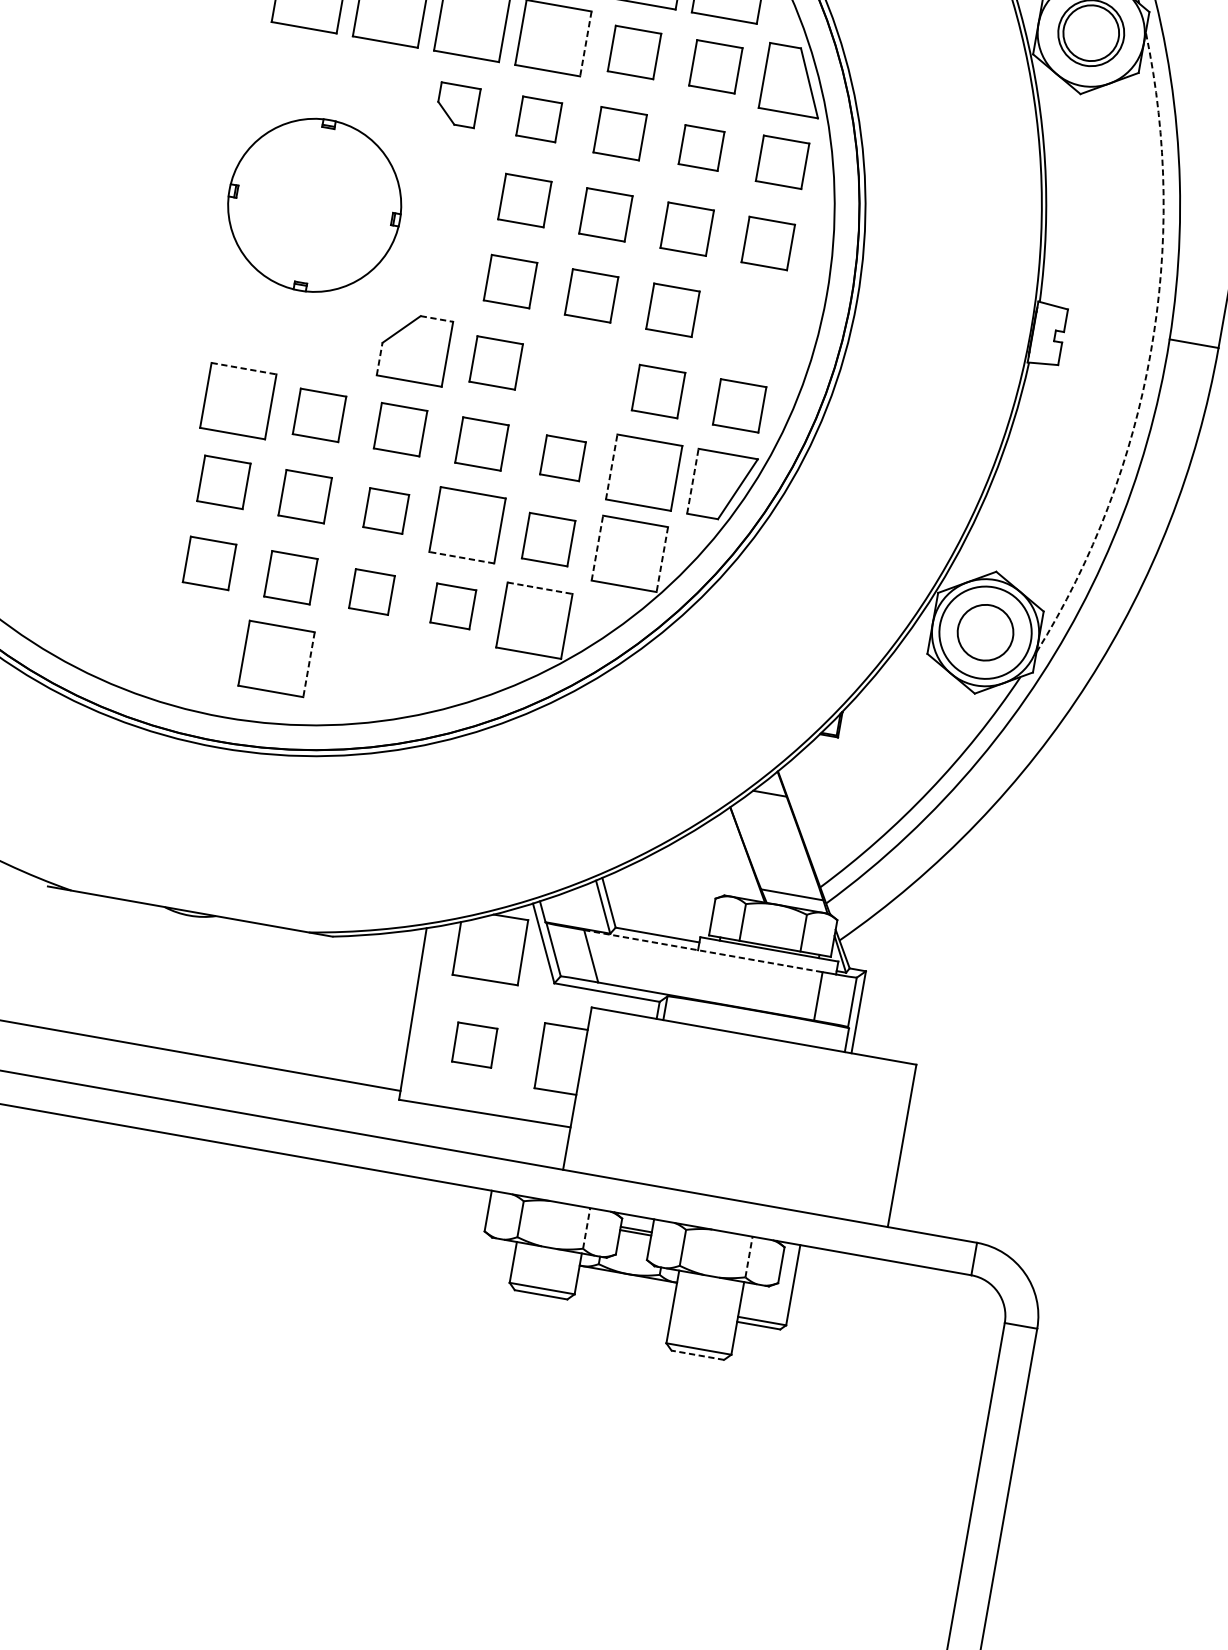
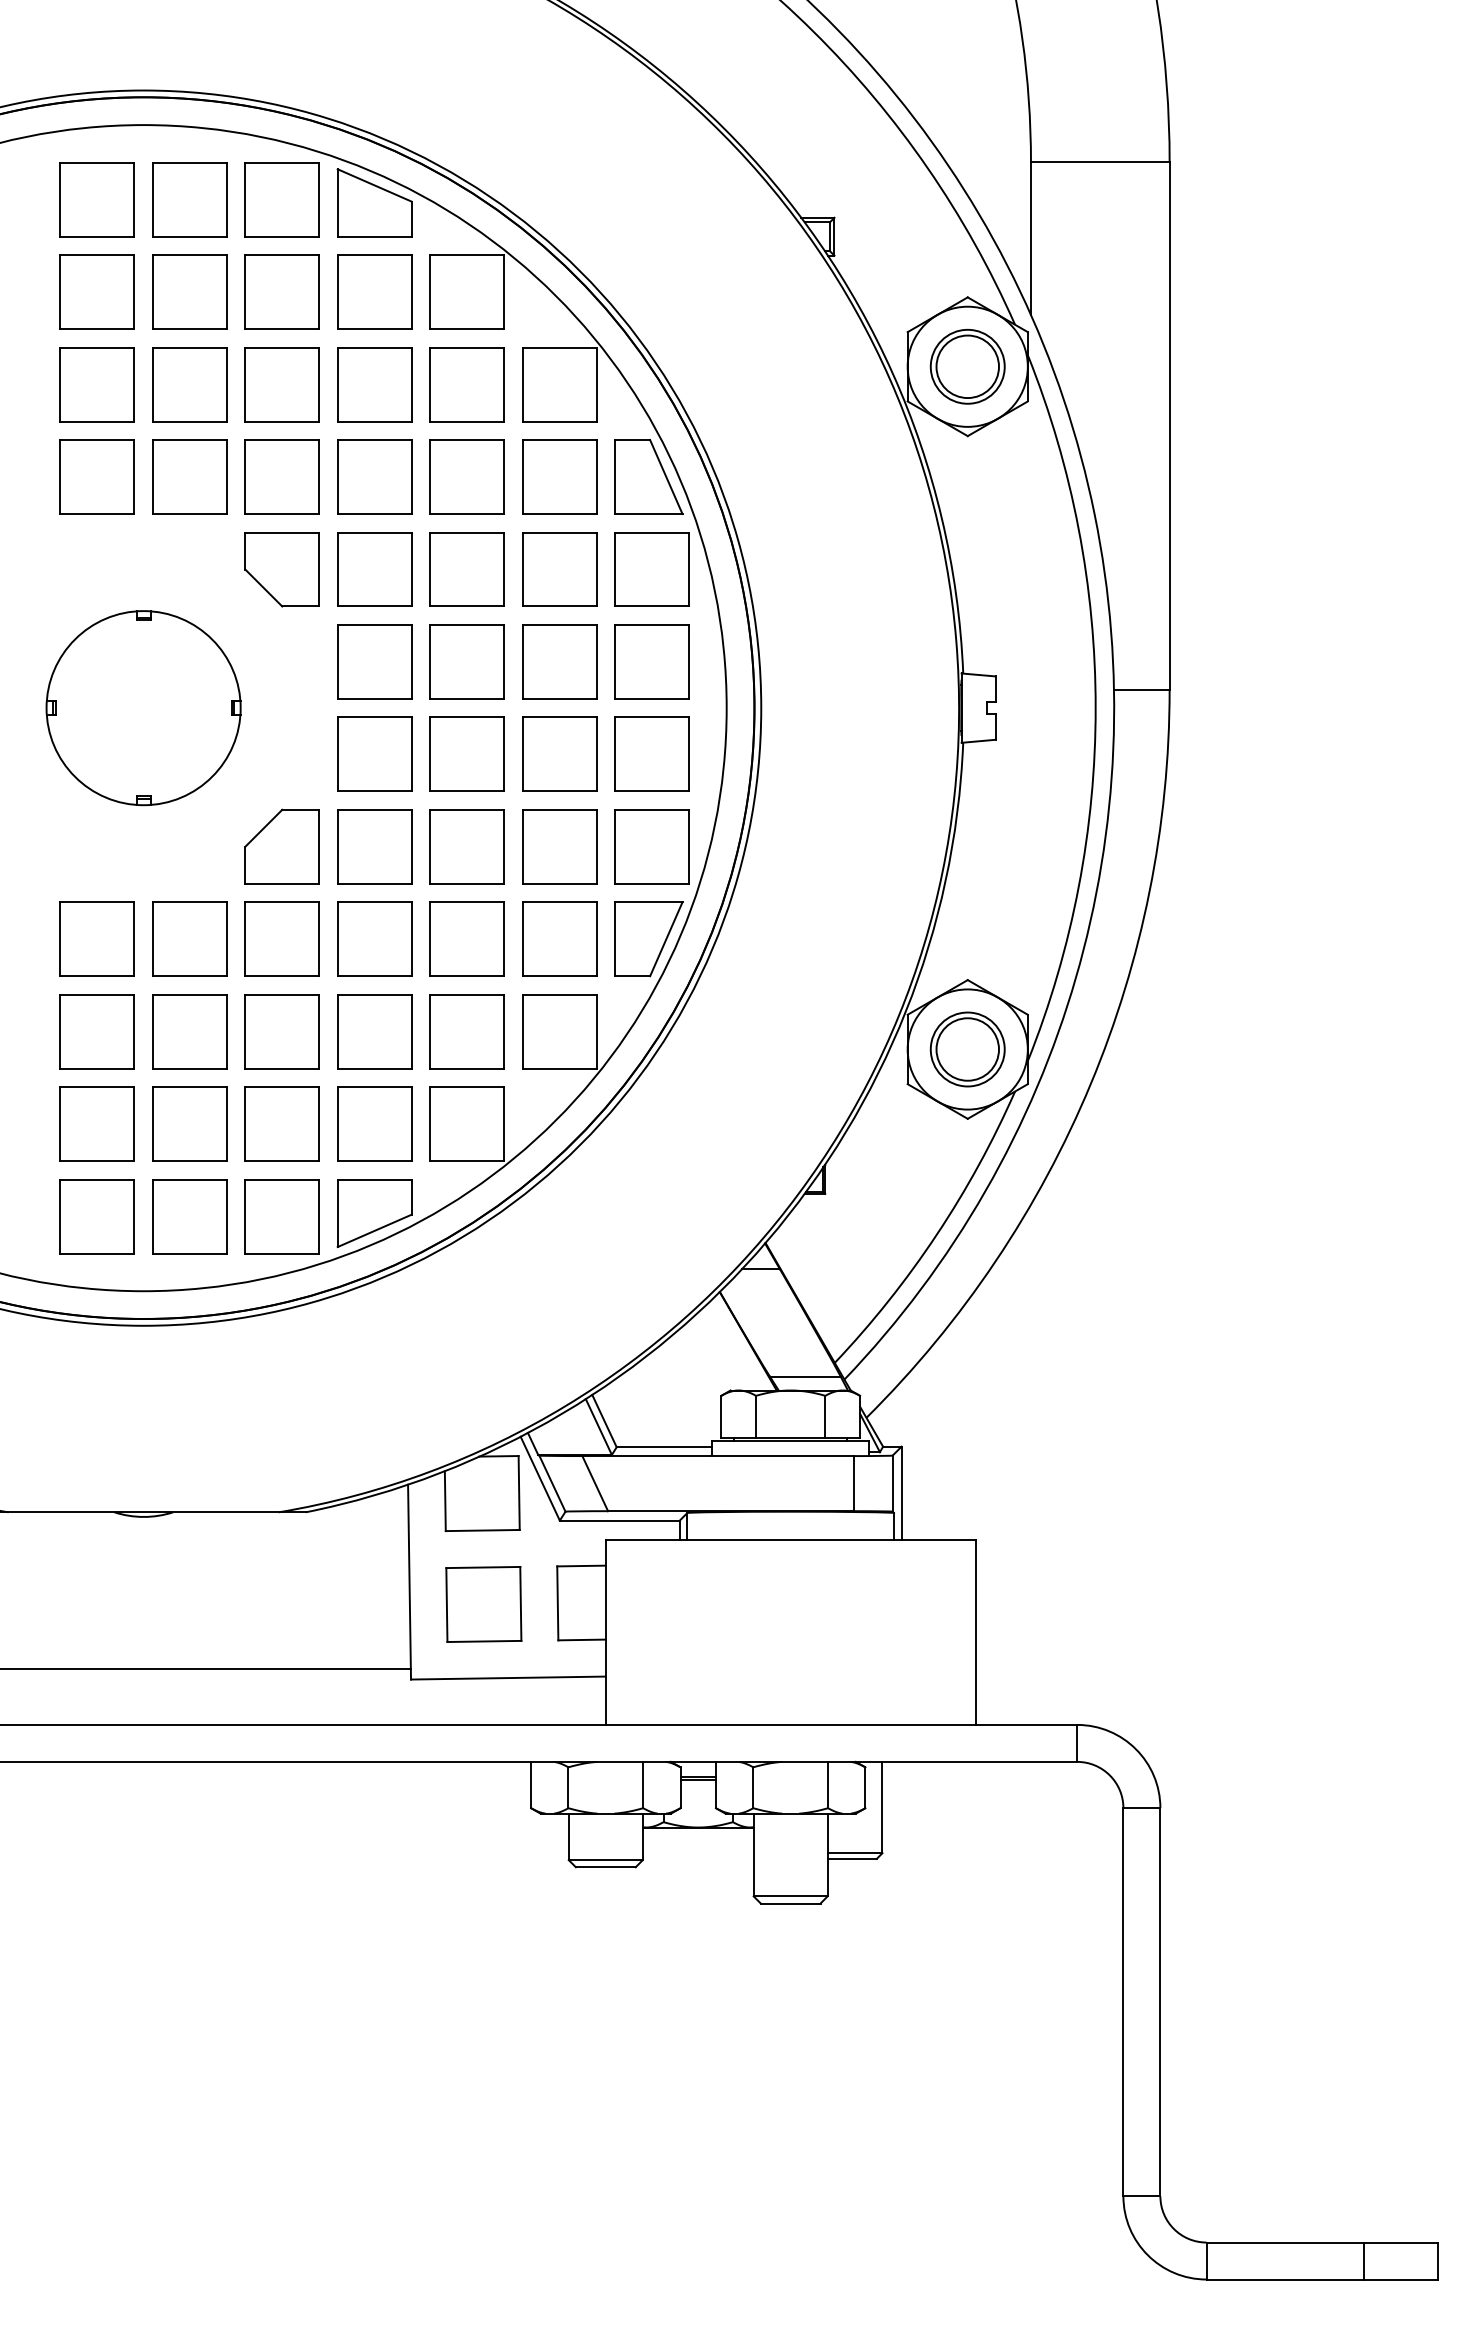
line: (585, 44) -> (411, 477), dashed -> solid
part: (634, 51) -> (466, 476), size x1.43
part: (715, 66) -> (559, 476), size x1.43
part: (457, 104) -> (281, 569), size x1.67
part: (538, 119) -> (374, 569), size x1.67
part: (619, 133) -> (466, 569), size x1.43
part: (701, 148) -> (559, 569), size x1.67
part: (782, 162) -> (651, 569), size x1.43
part: (524, 200) -> (374, 661), size x1.43
part: (605, 214) -> (466, 661), size x1.43
part: (687, 228) -> (559, 661), size x1.43
part: (767, 243) -> (651, 661), size x1.43
part: (510, 280) -> (374, 753), size x1.43
part: (591, 295) -> (466, 753), size x1.43
part: (672, 309) -> (559, 753), size x1.43
line: (437, 318) -> (301, 809), dashed -> solid
part: (753, 323) -> (651, 753), added
arc: (1150, 353) -> (1095, 708), dashed -> solid
line: (379, 358) -> (245, 864), dashed -> solid
part: (496, 362) -> (374, 846), size x1.43
line: (244, 368) -> (97, 902), dashed -> solid
part: (576, 376) -> (466, 846), added
part: (658, 391) -> (559, 846), size x1.43
part: (739, 405) -> (651, 846), size x1.43
part: (319, 414) -> (189, 938), size x1.43
part: (400, 428) -> (281, 938), size x1.43
part: (481, 443) -> (374, 938), size x1.43
part: (562, 457) -> (466, 938), size x1.67
line: (611, 467) -> (522, 939), dashed -> solid
line: (693, 481) -> (615, 939), dashed -> solid
part: (223, 482) -> (96, 1031), size x1.43
part: (304, 496) -> (189, 1031), size x1.43
part: (385, 510) -> (281, 1031), size x1.67
part: (548, 539) -> (466, 1031), size x1.43
line: (597, 547) -> (522, 1031), dashed -> solid
line: (461, 557) -> (374, 1068), dashed -> solid
line: (662, 559) -> (596, 1031), dashed -> solid
part: (209, 562) -> (96, 1123), size x1.43
part: (290, 577) -> (189, 1123), size x1.43
line: (540, 588) -> (467, 1087), dashed -> solid
part: (371, 591) -> (281, 1123), size x1.67
part: (453, 605) -> (374, 1123), size x1.67
circle: (985, 632) -> (967, 1049), size x0.71
part: (194, 644) -> (96, 1216), added
line: (308, 664) -> (226, 1216), dashed -> solid
part: (357, 673) -> (281, 1216), added
part: (439, 684) -> (374, 1213), added
line: (703, 951) -> (718, 1456), dashed -> solid
part: (474, 1045) -> (483, 1604), size x1.67
line: (587, 1227) -> (643, 1784), dashed -> solid
line: (749, 1256) -> (828, 1784), dashed -> solid
line: (697, 1355) -> (790, 1903), dashed -> solid

